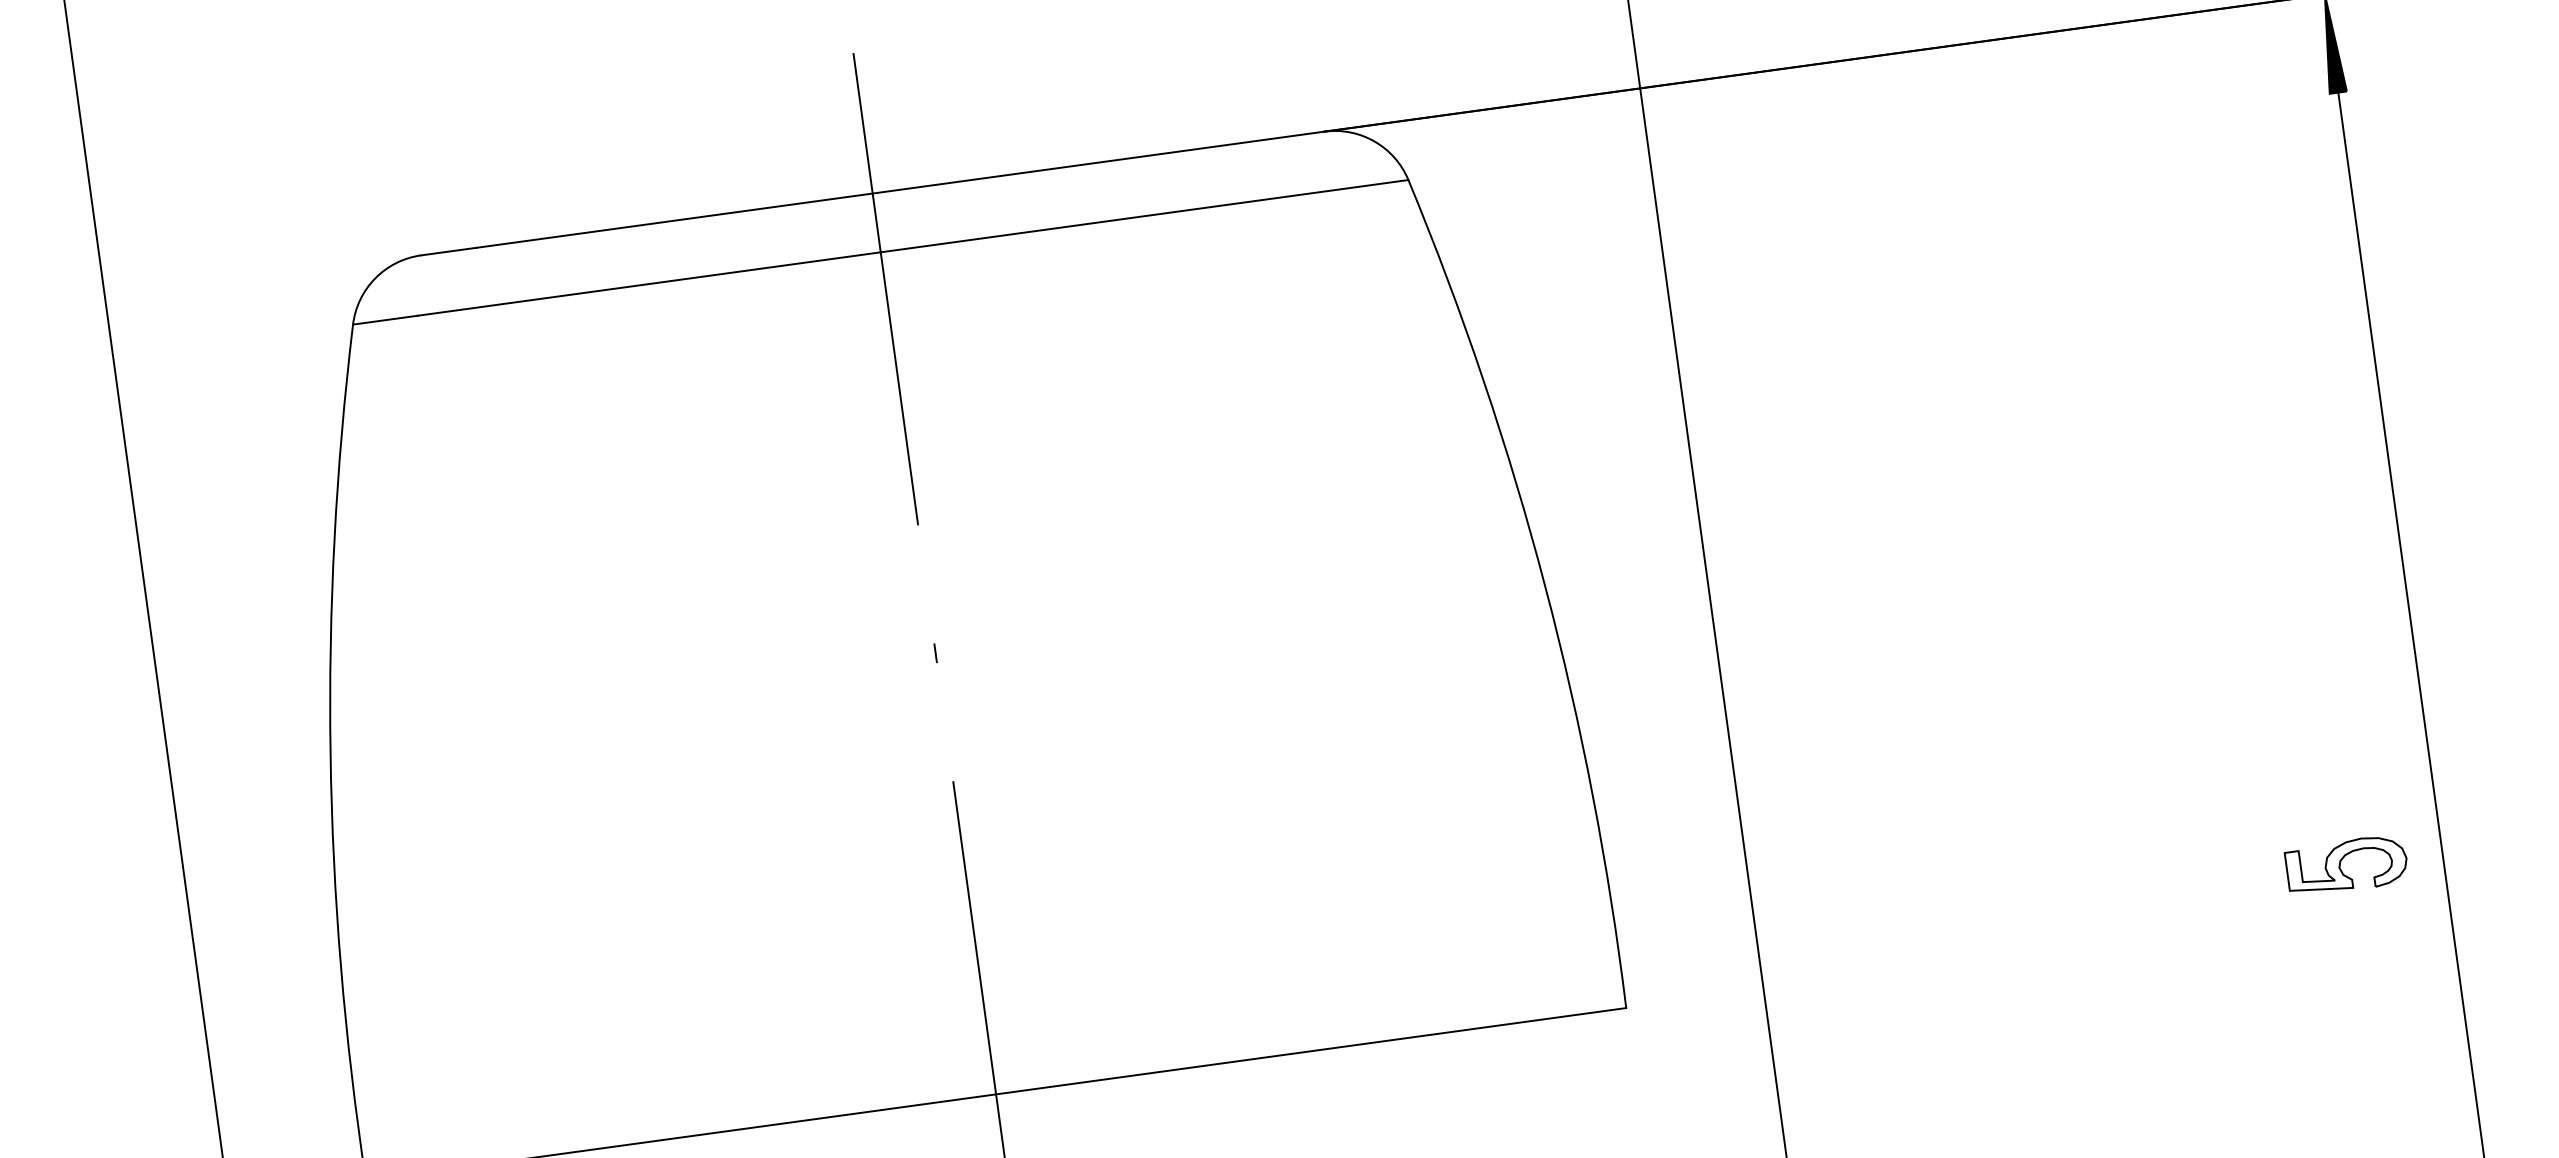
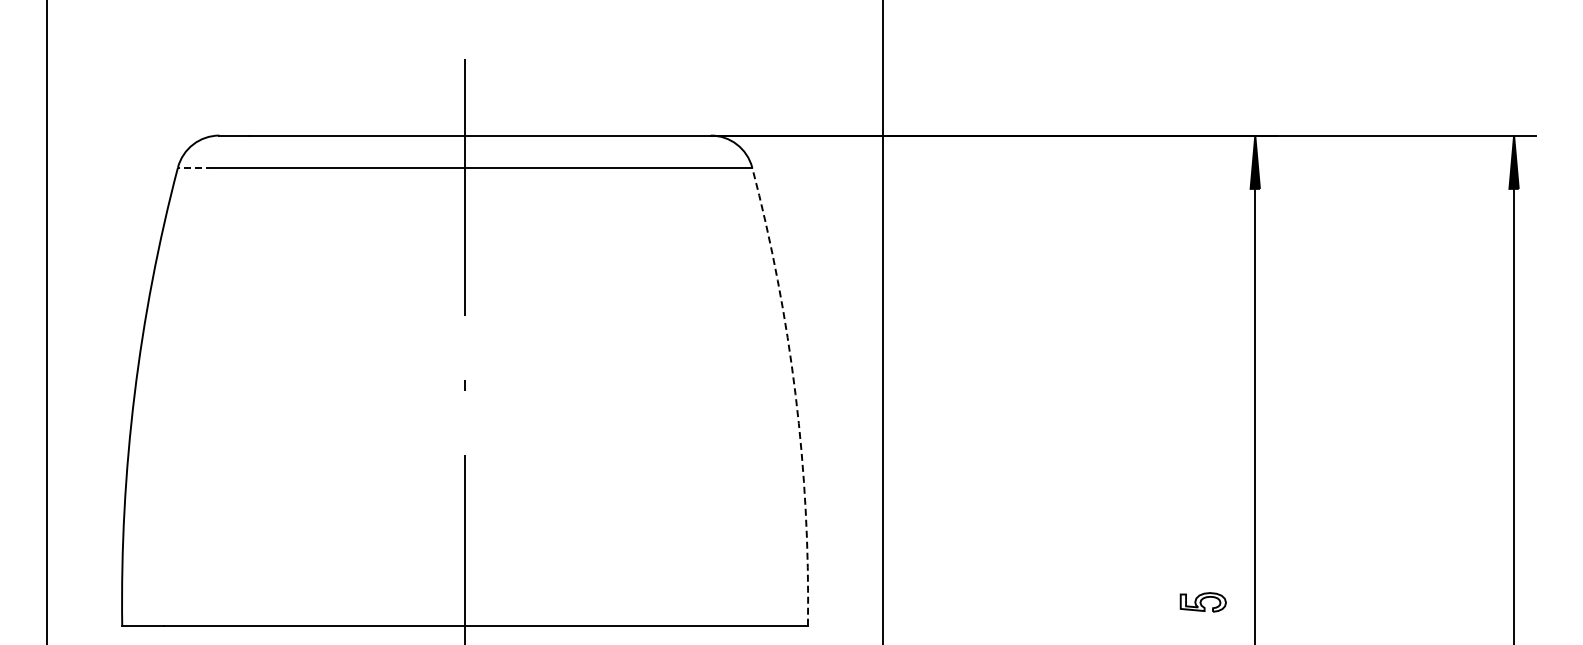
line: (385, 320) -> (195, 167), solid -> dashed
arc: (1545, 586) -> (795, 394), solid -> dashed
part: (2347, 865) -> (1203, 602), size x0.7

